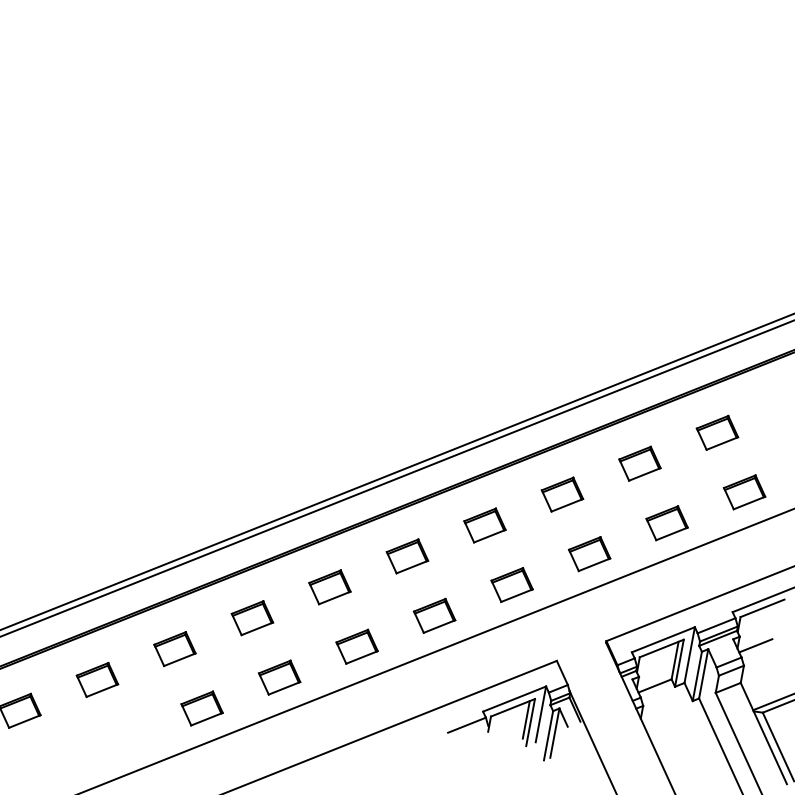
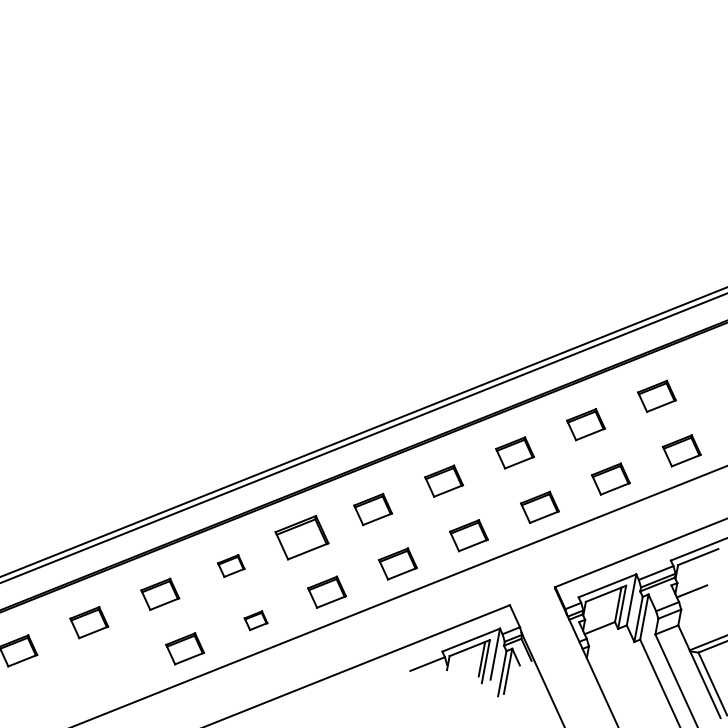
part: (330, 586) -> (302, 537), size x1.4
part: (252, 617) -> (231, 565), size x0.7
part: (279, 677) -> (255, 620), size x0.6

